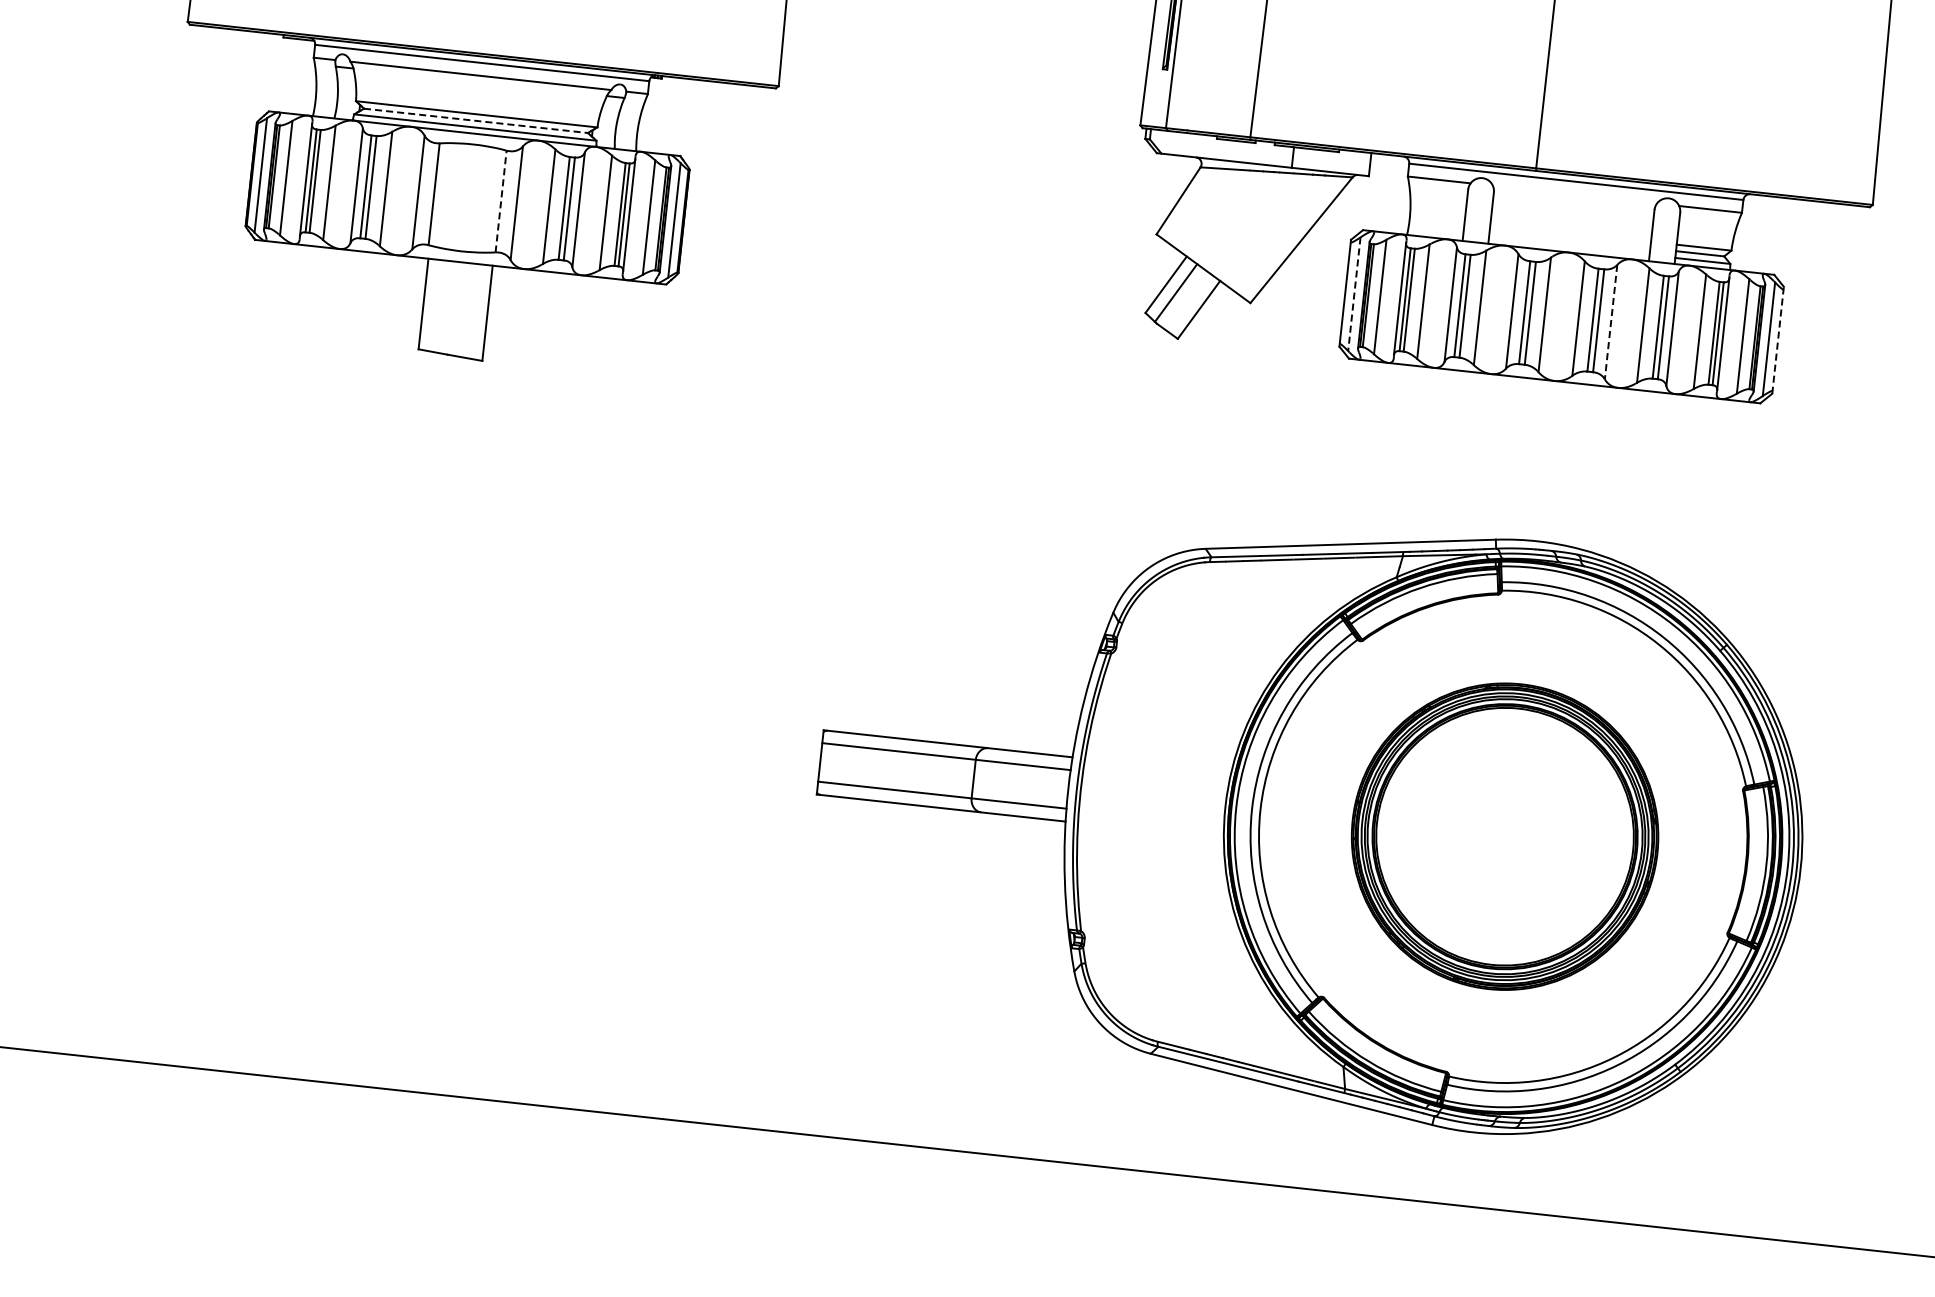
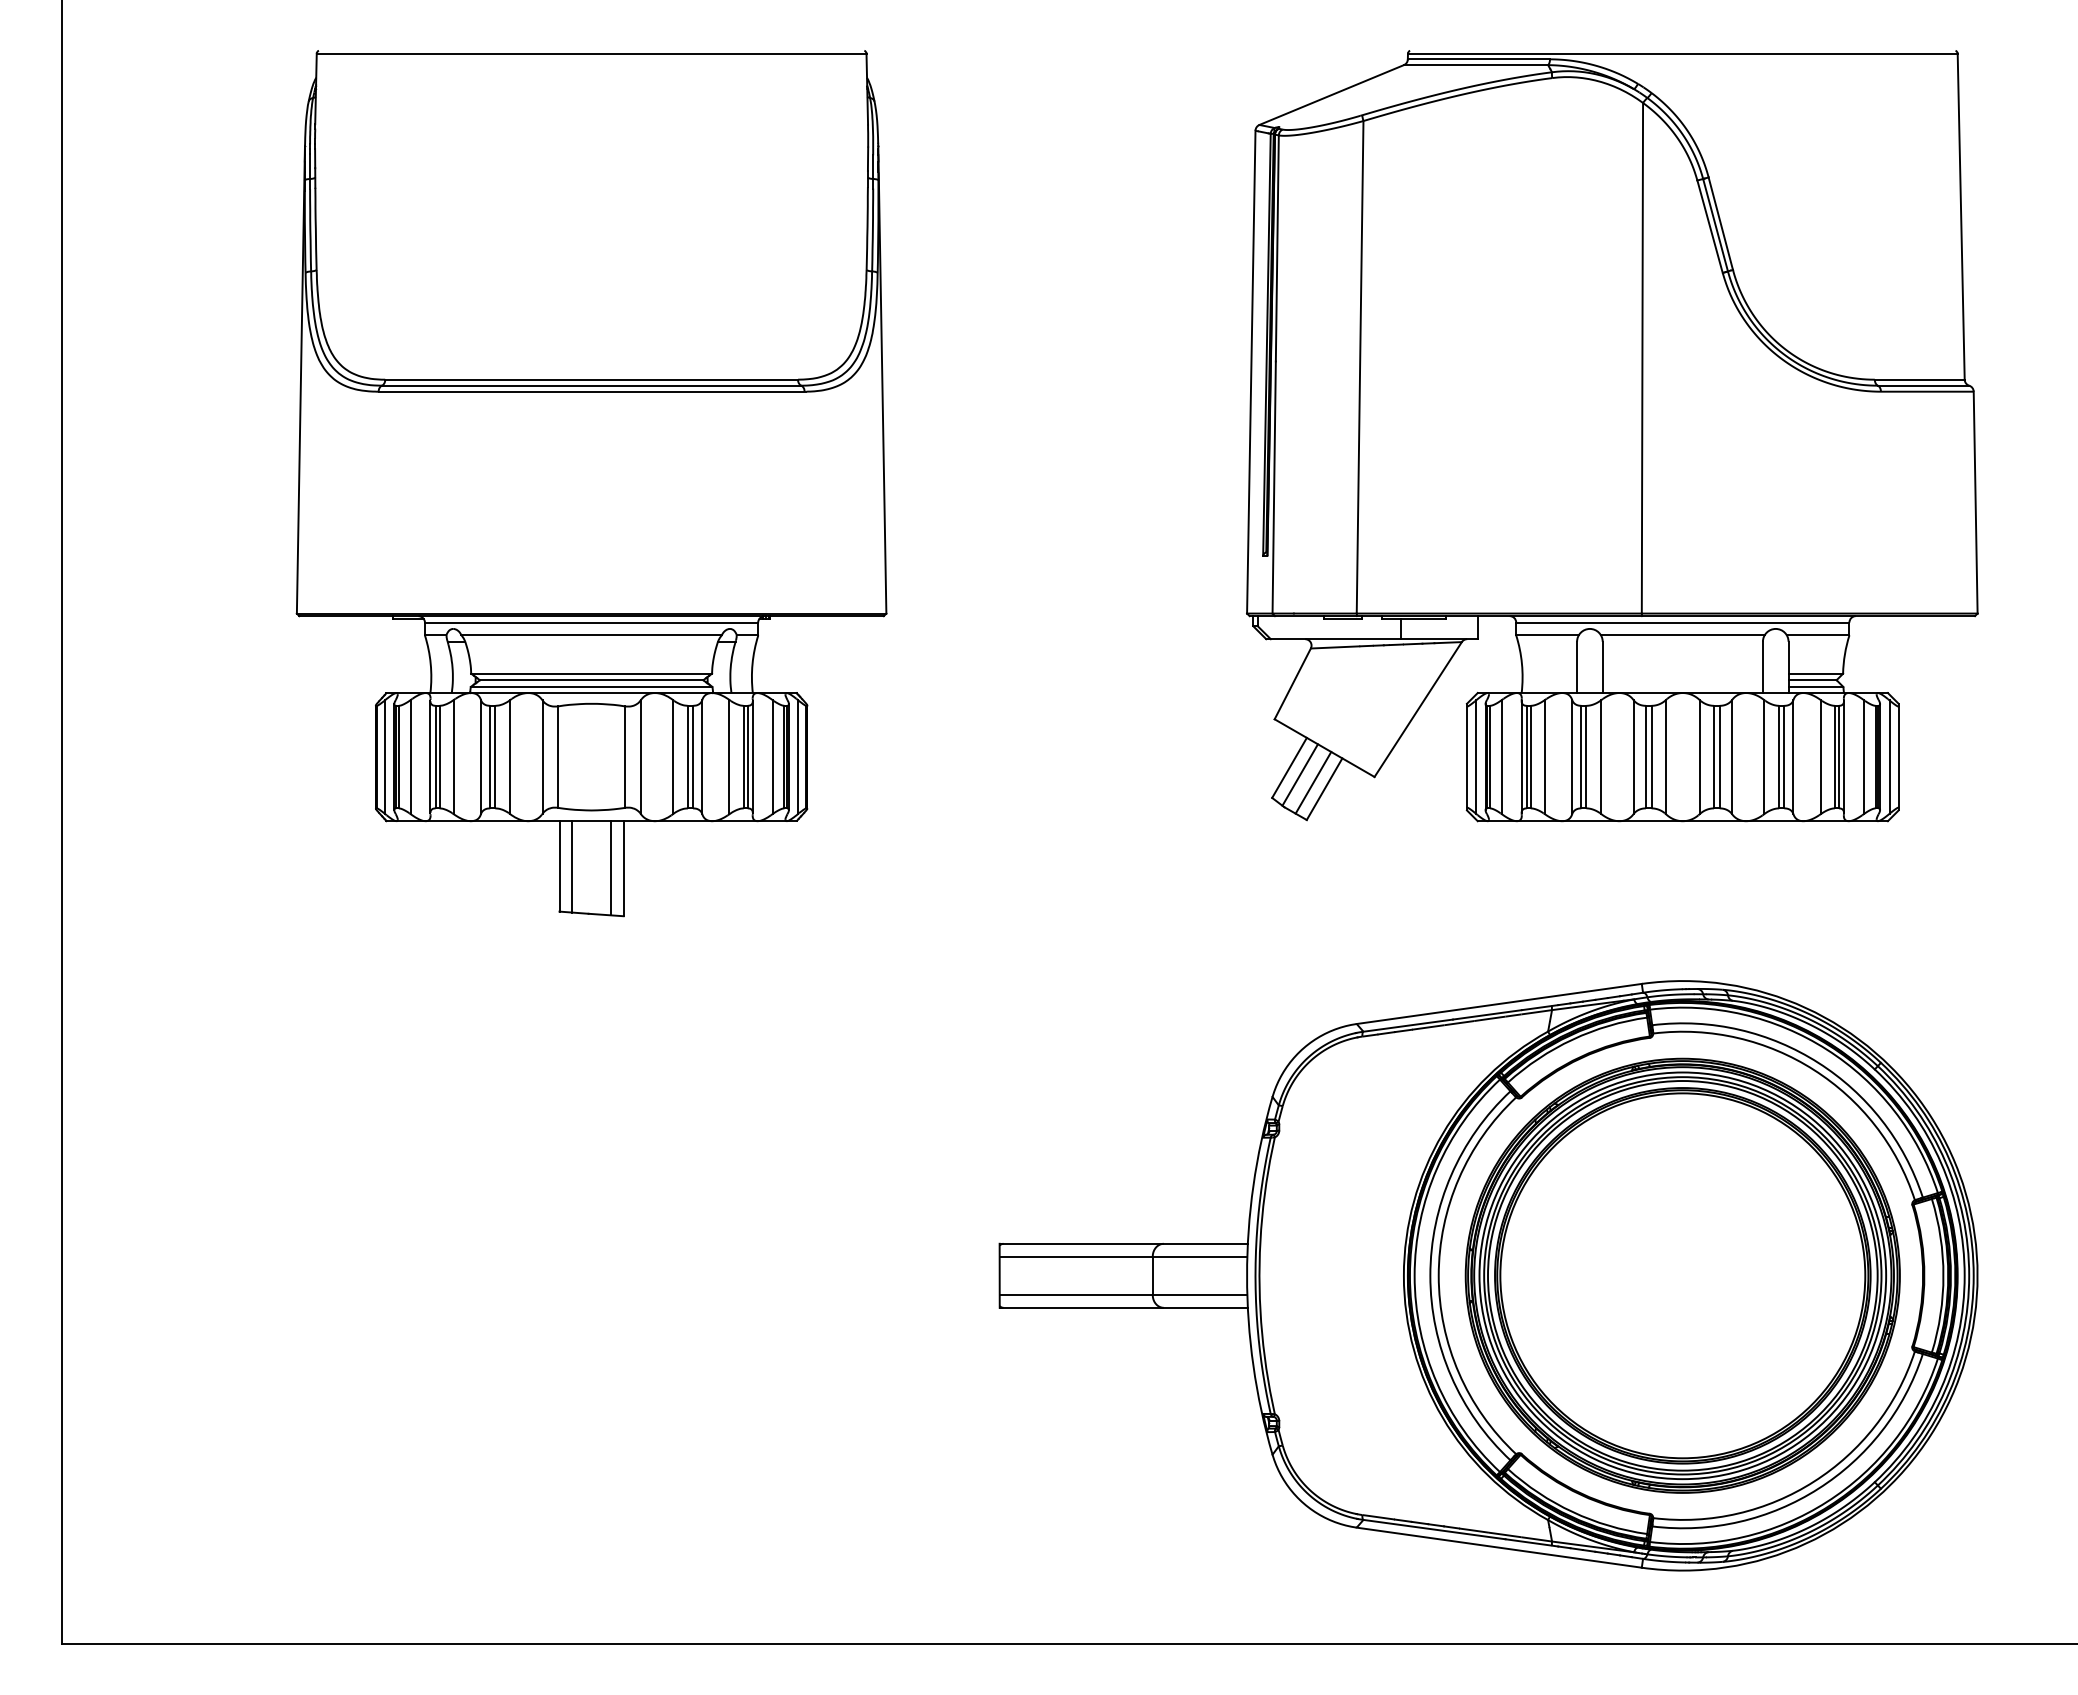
line: (475, 121) -> (591, 680), dashed -> solid
line: (1574, 194) -> (1682, 635), added
line: (501, 201) -> (625, 757), dashed -> solid
line: (1354, 294) -> (1476, 757), dashed -> solid
line: (1188, 301) -> (1313, 782), added
line: (436, 305) -> (572, 866), added
line: (474, 311) -> (610, 868), added
line: (1611, 322) -> (1732, 757), dashed -> solid
line: (1777, 339) -> (1898, 756), dashed -> solid
part: (1504, 836) -> (1682, 1275), size x1.43

